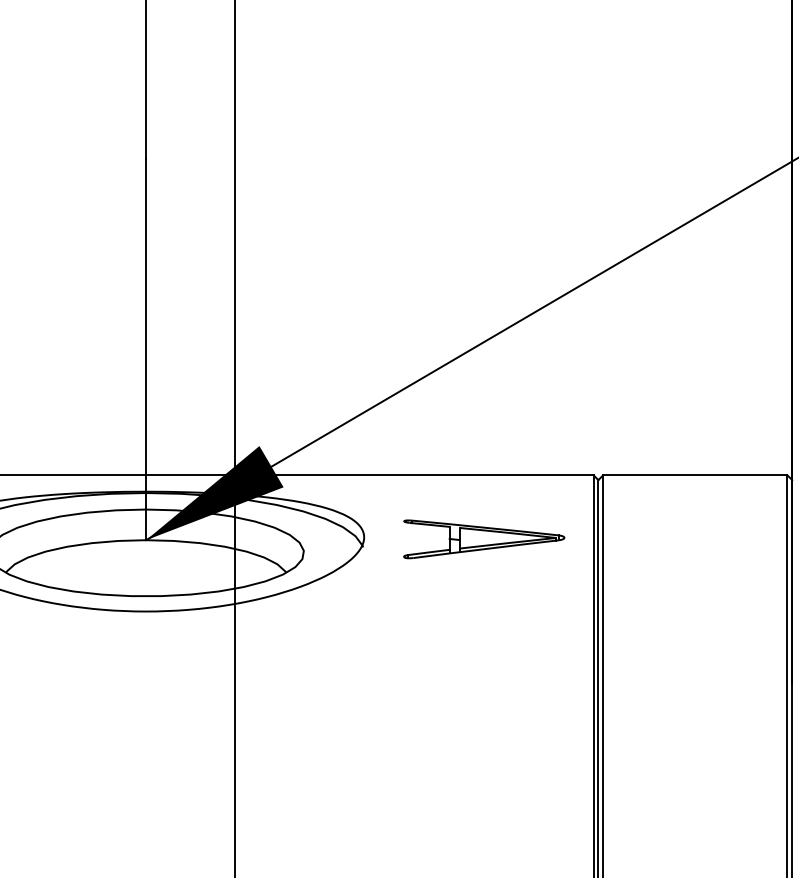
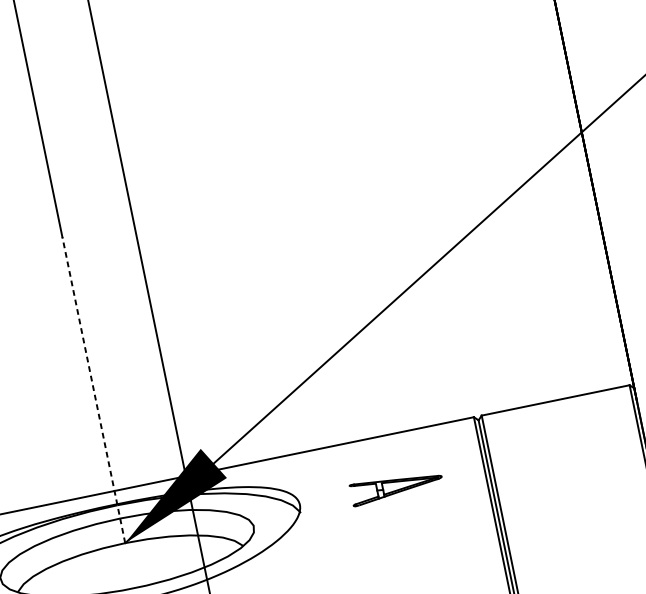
line: (146, 349) -> (94, 389), solid -> dashed
part: (484, 539) -> (396, 486), size x0.7

